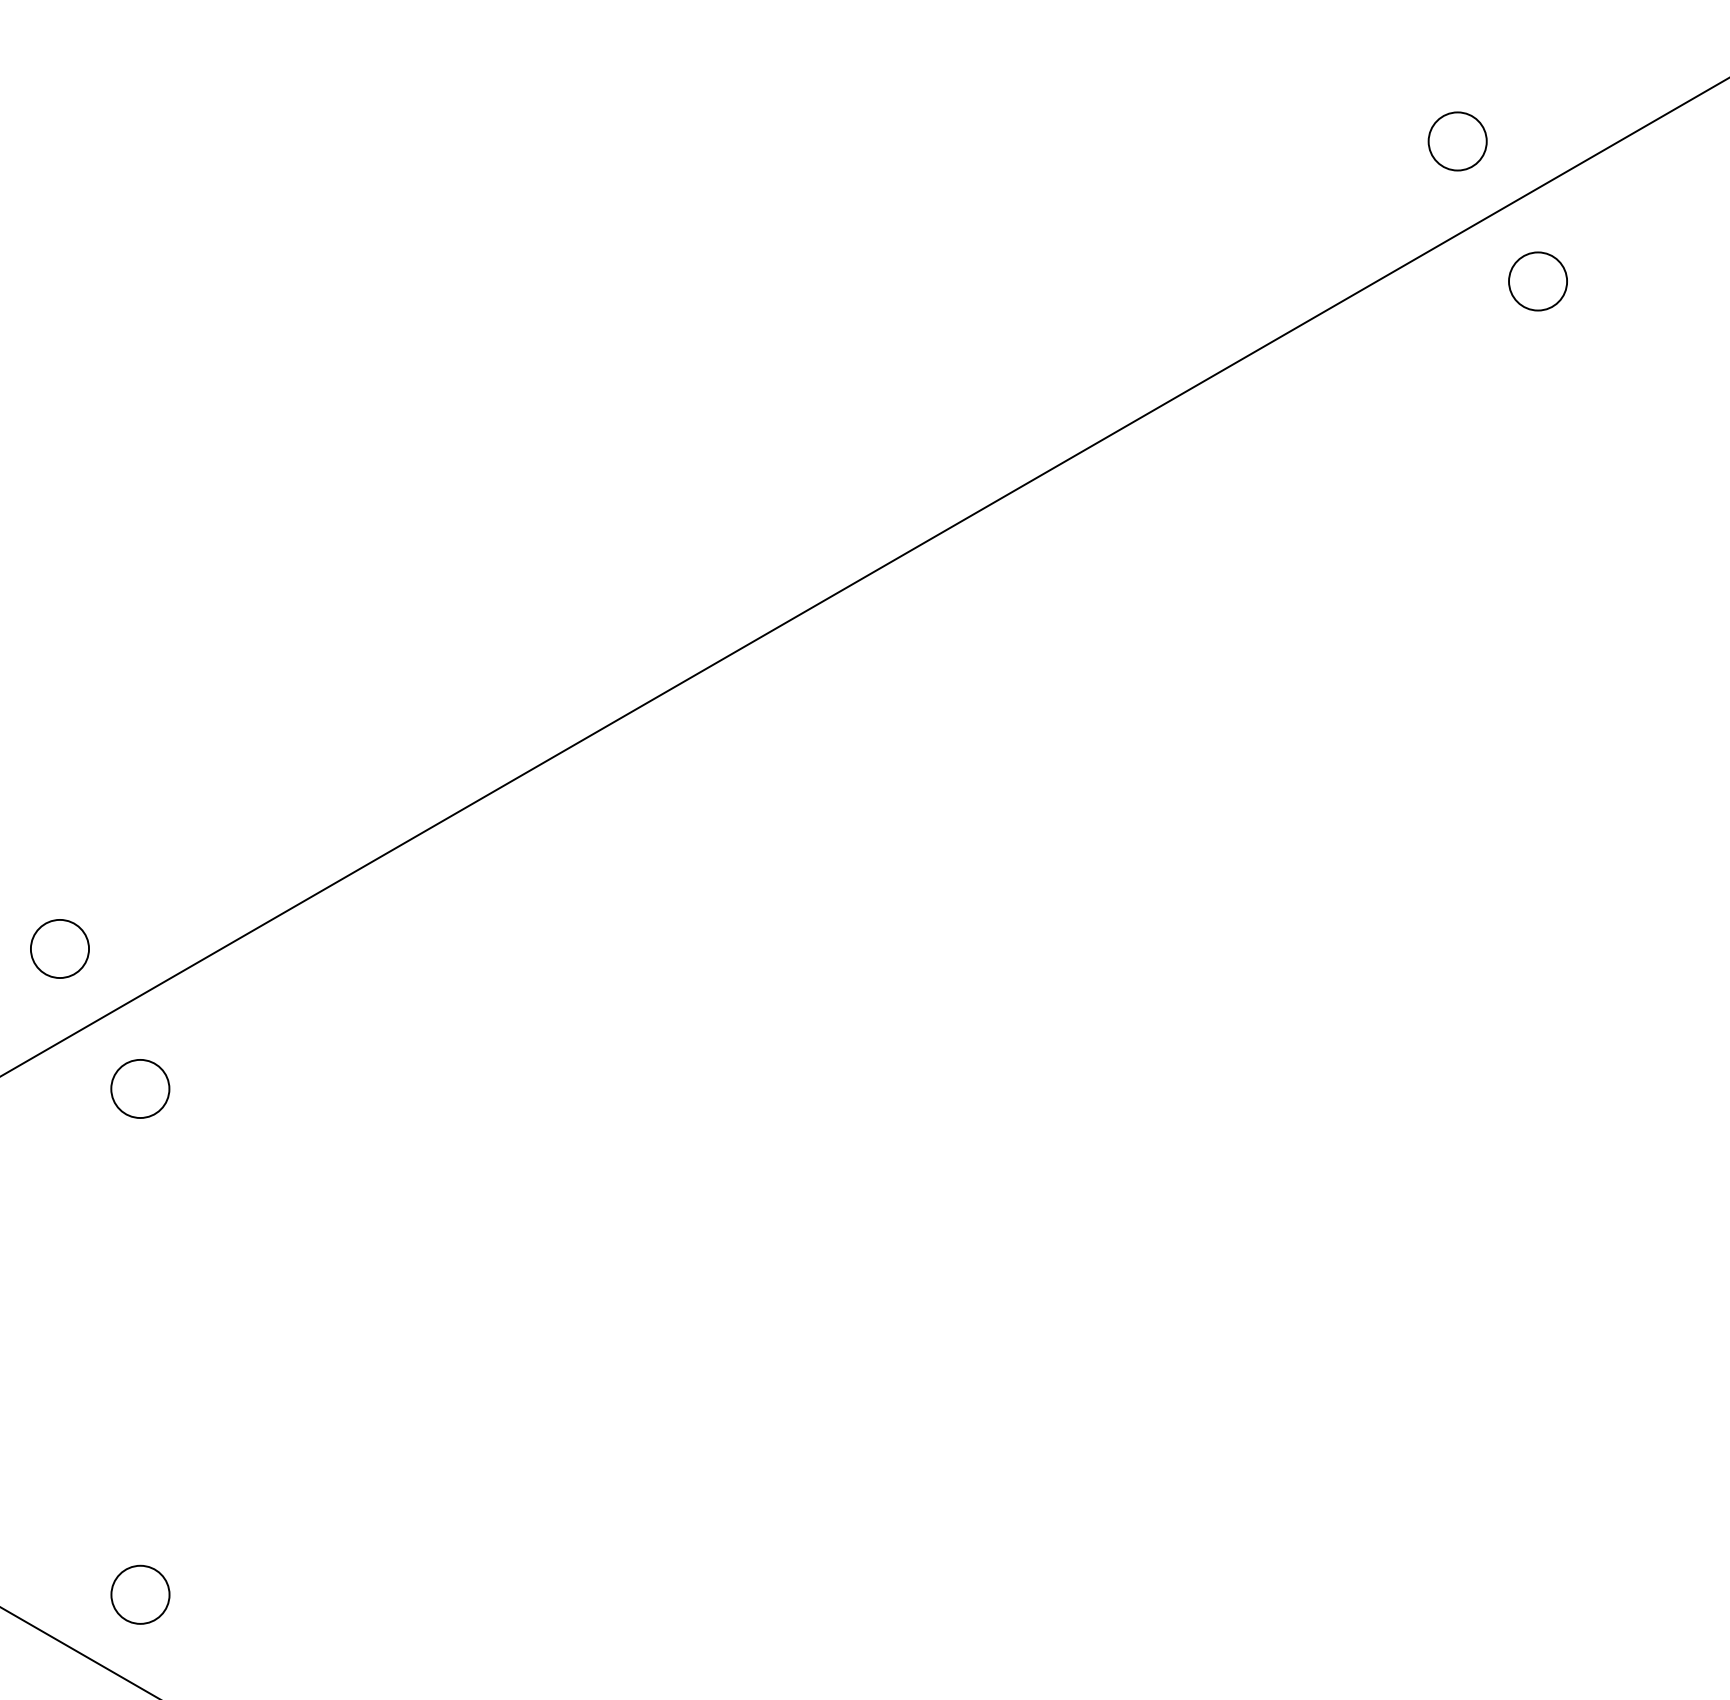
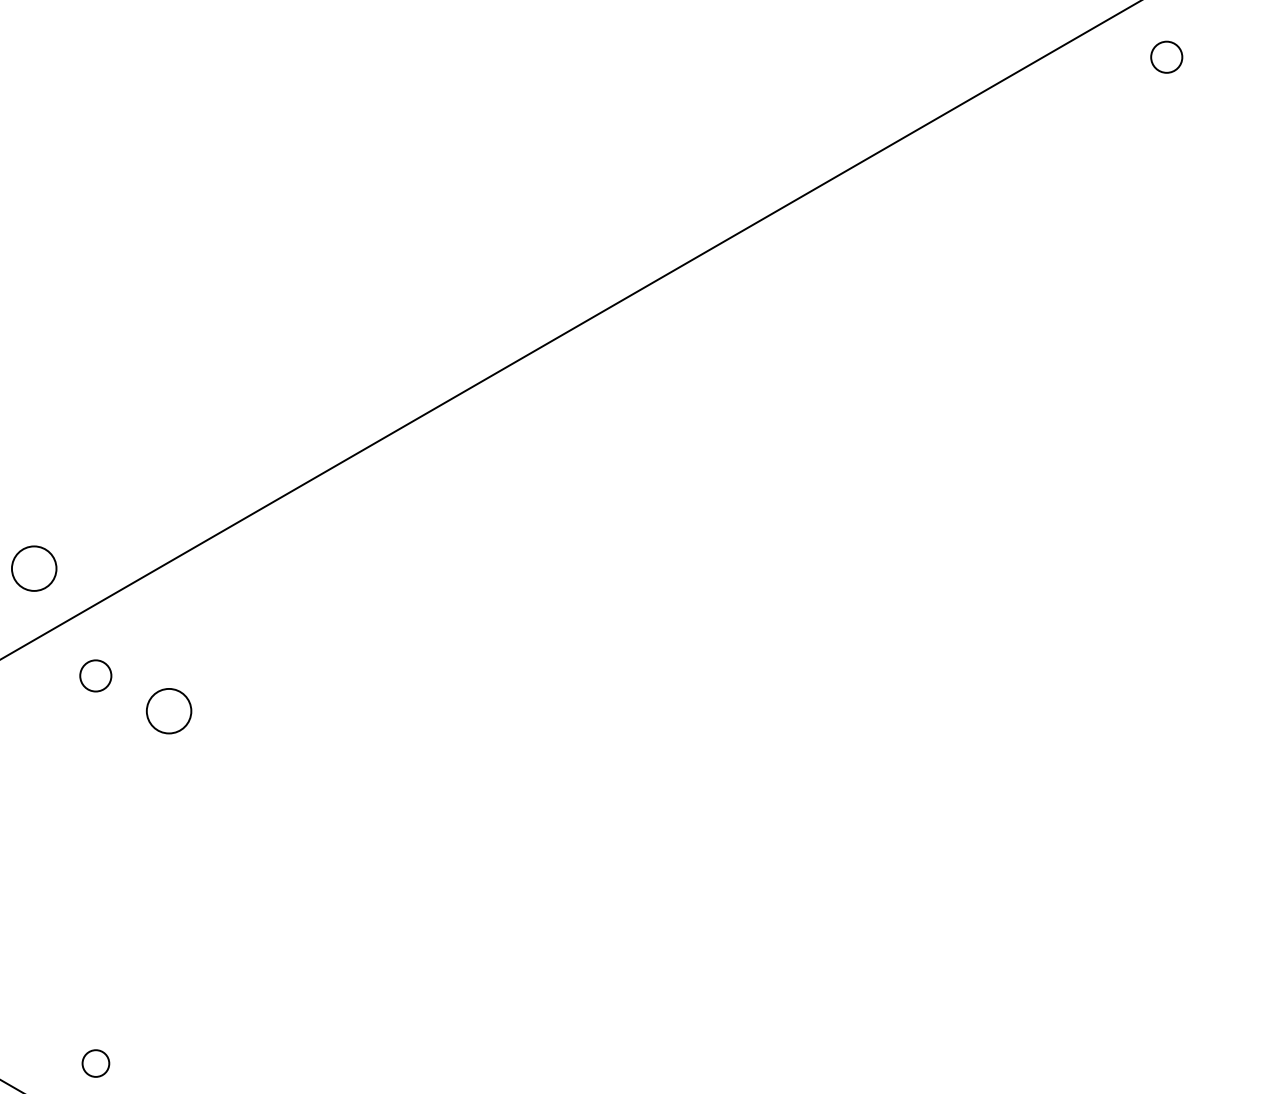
circle: (1538, 281) -> (1167, 57), size x0.7
circle: (140, 1088) -> (95, 675), size x0.7
circle: (235, 1134) -> (168, 710), added
circle: (140, 1594) -> (95, 1063), size x0.6

